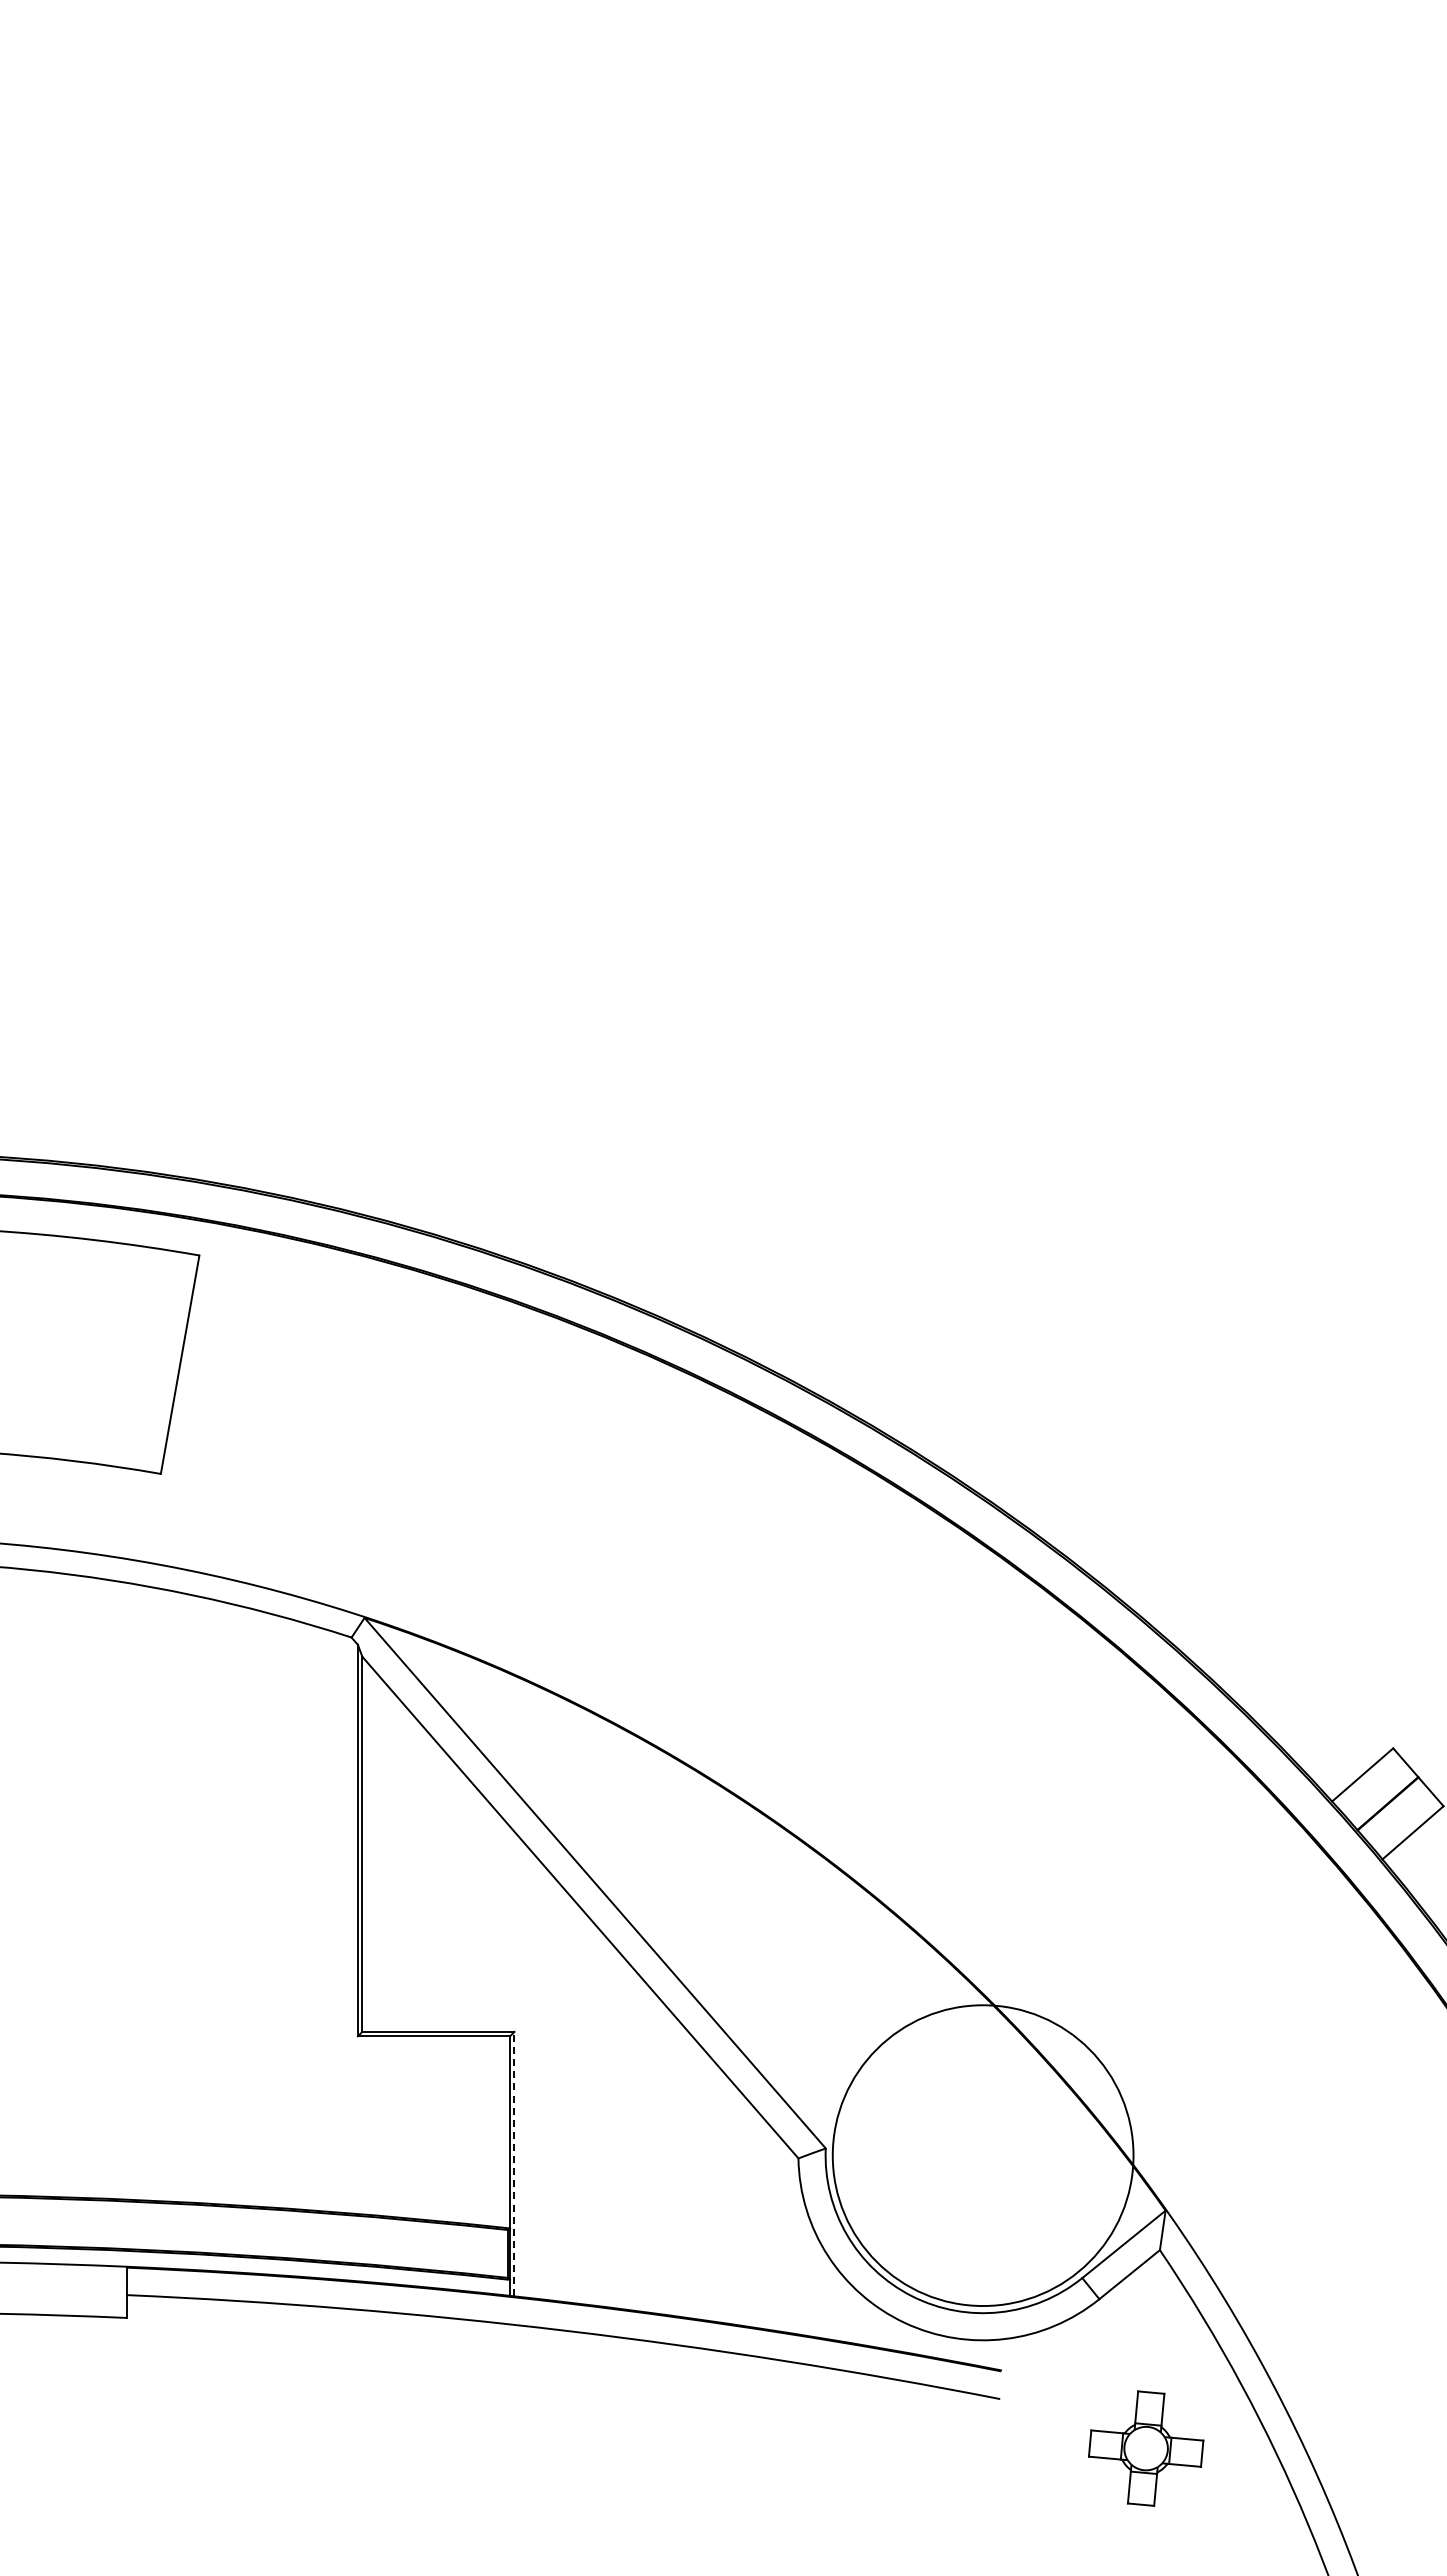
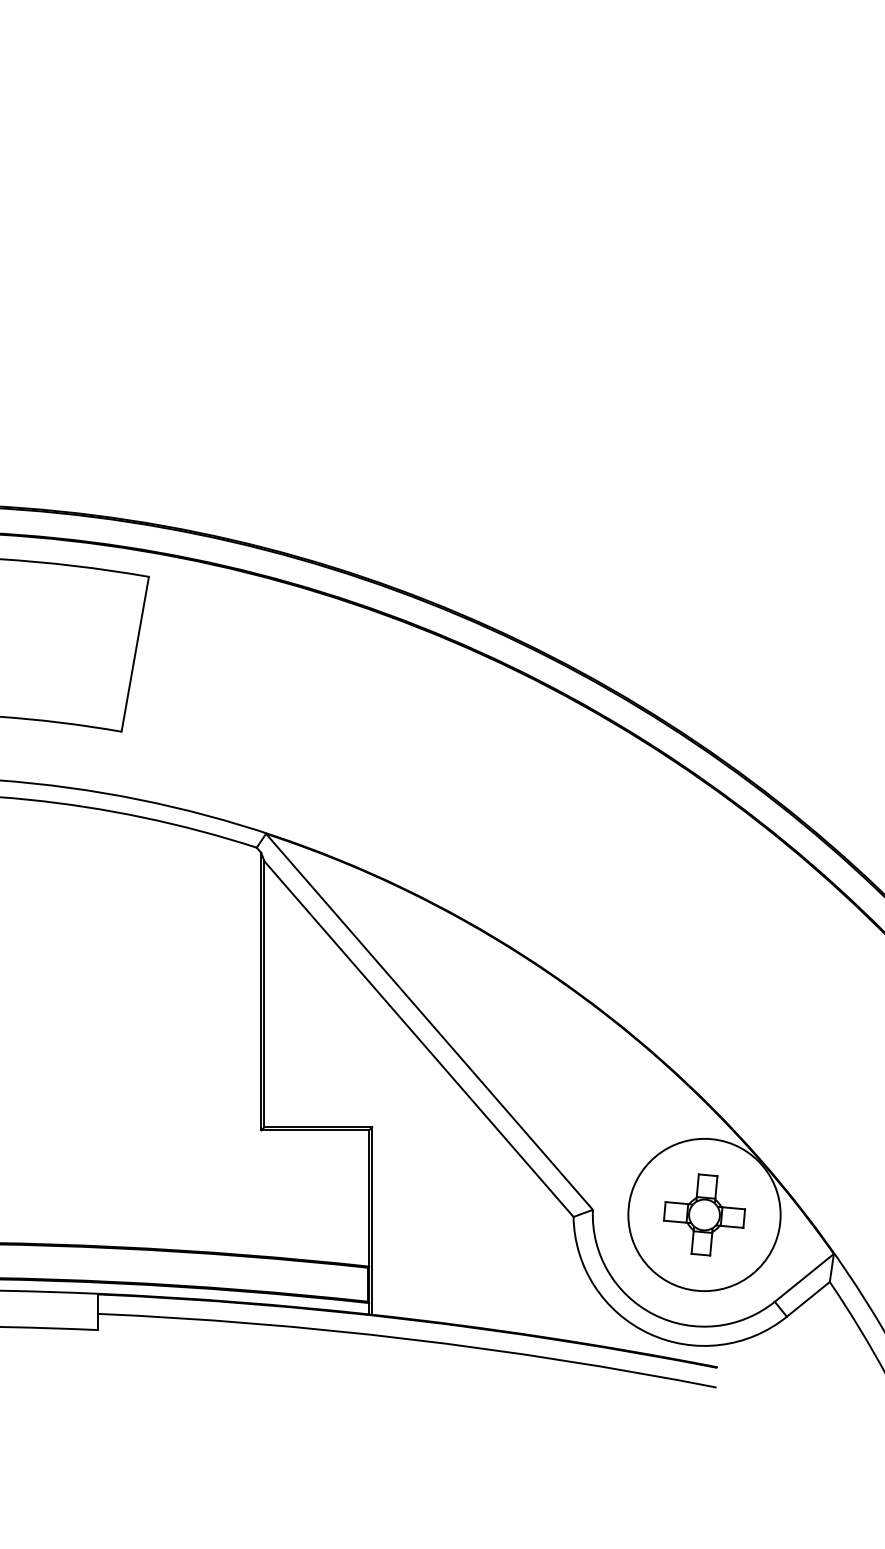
circle: (982, 2155) -> (704, 1214), size x0.71
line: (514, 2163) -> (372, 1220), dashed -> solid
part: (1146, 2448) -> (704, 1214), moved

